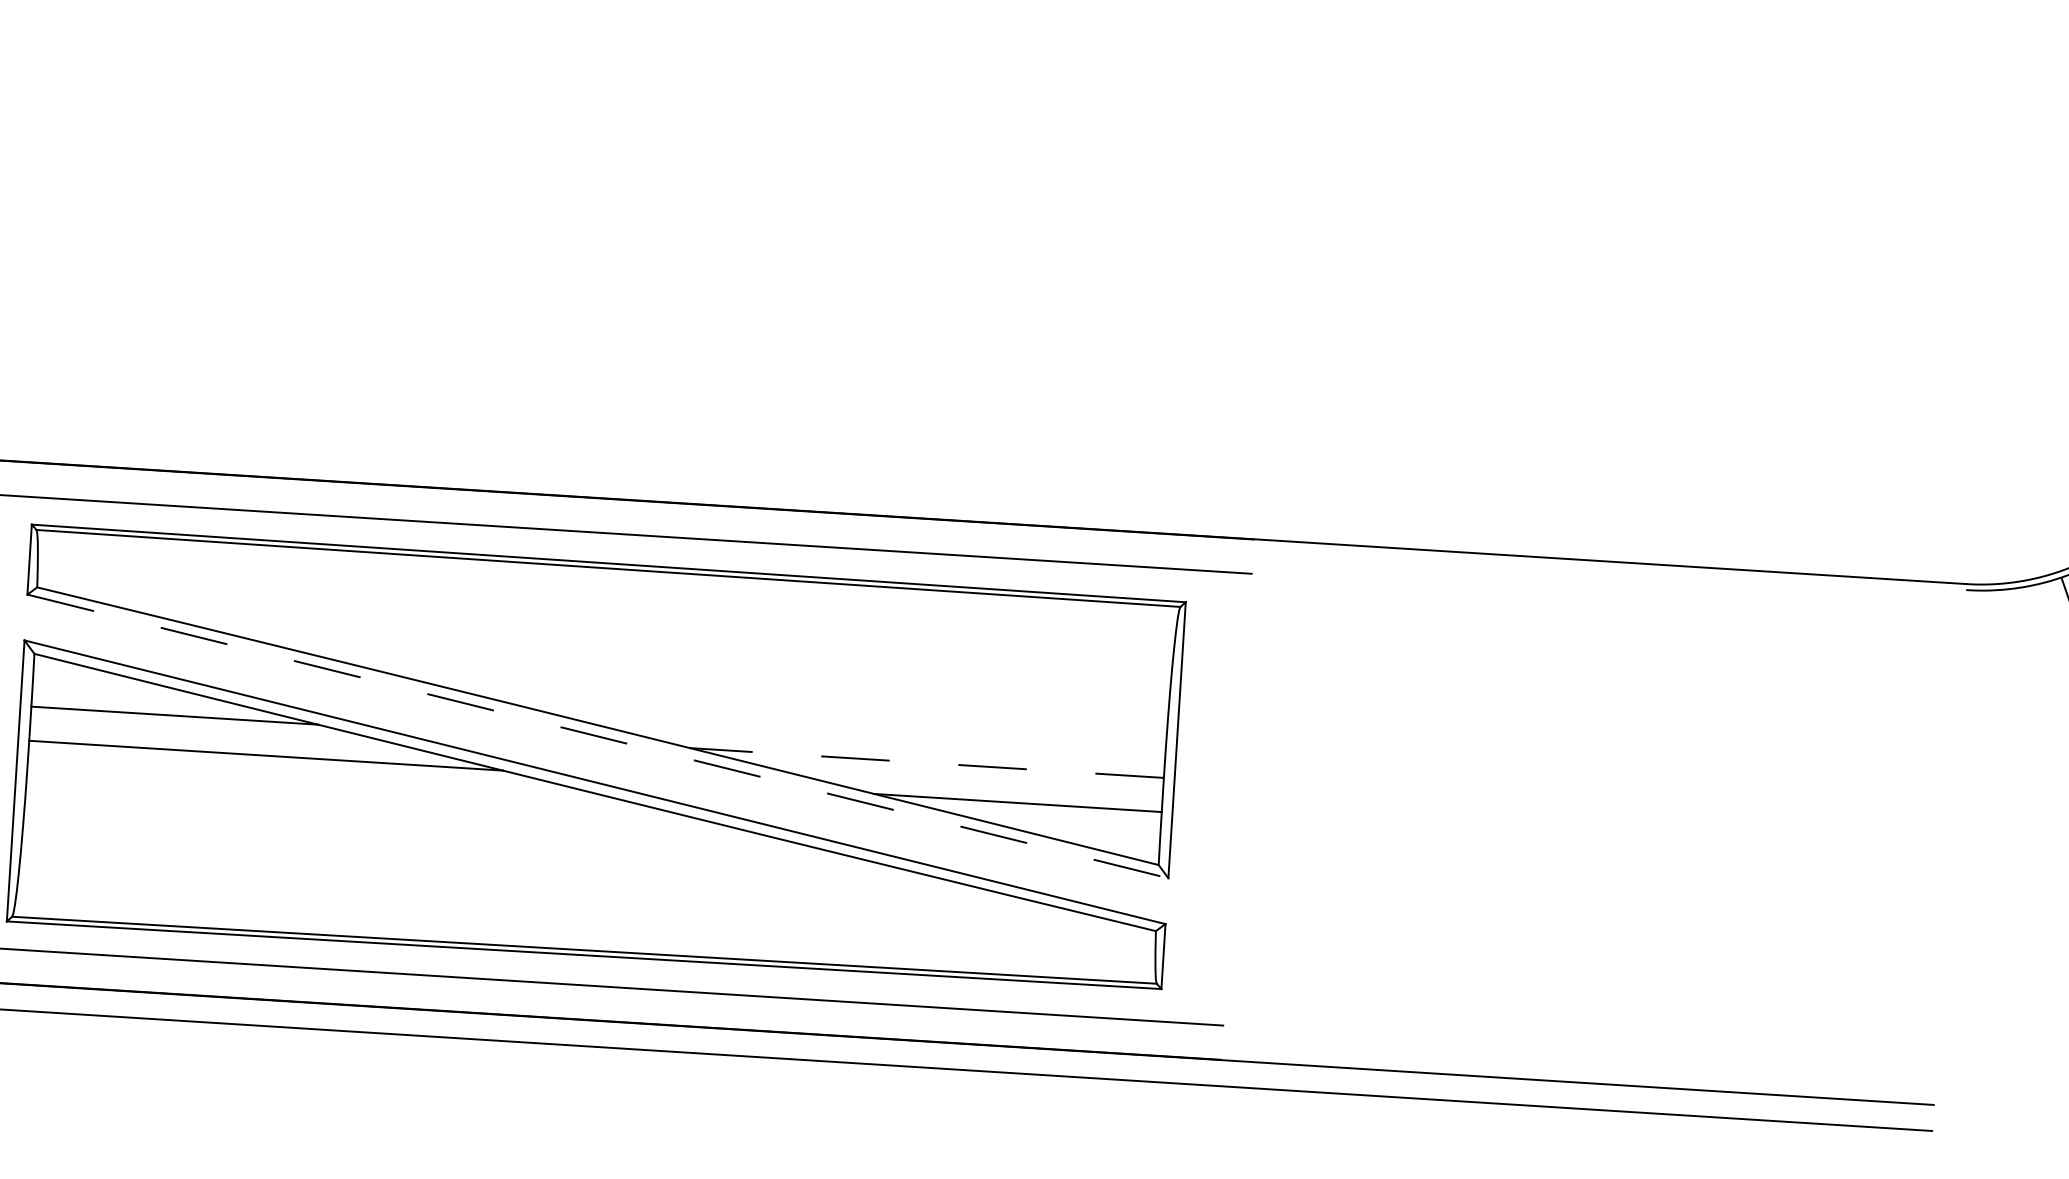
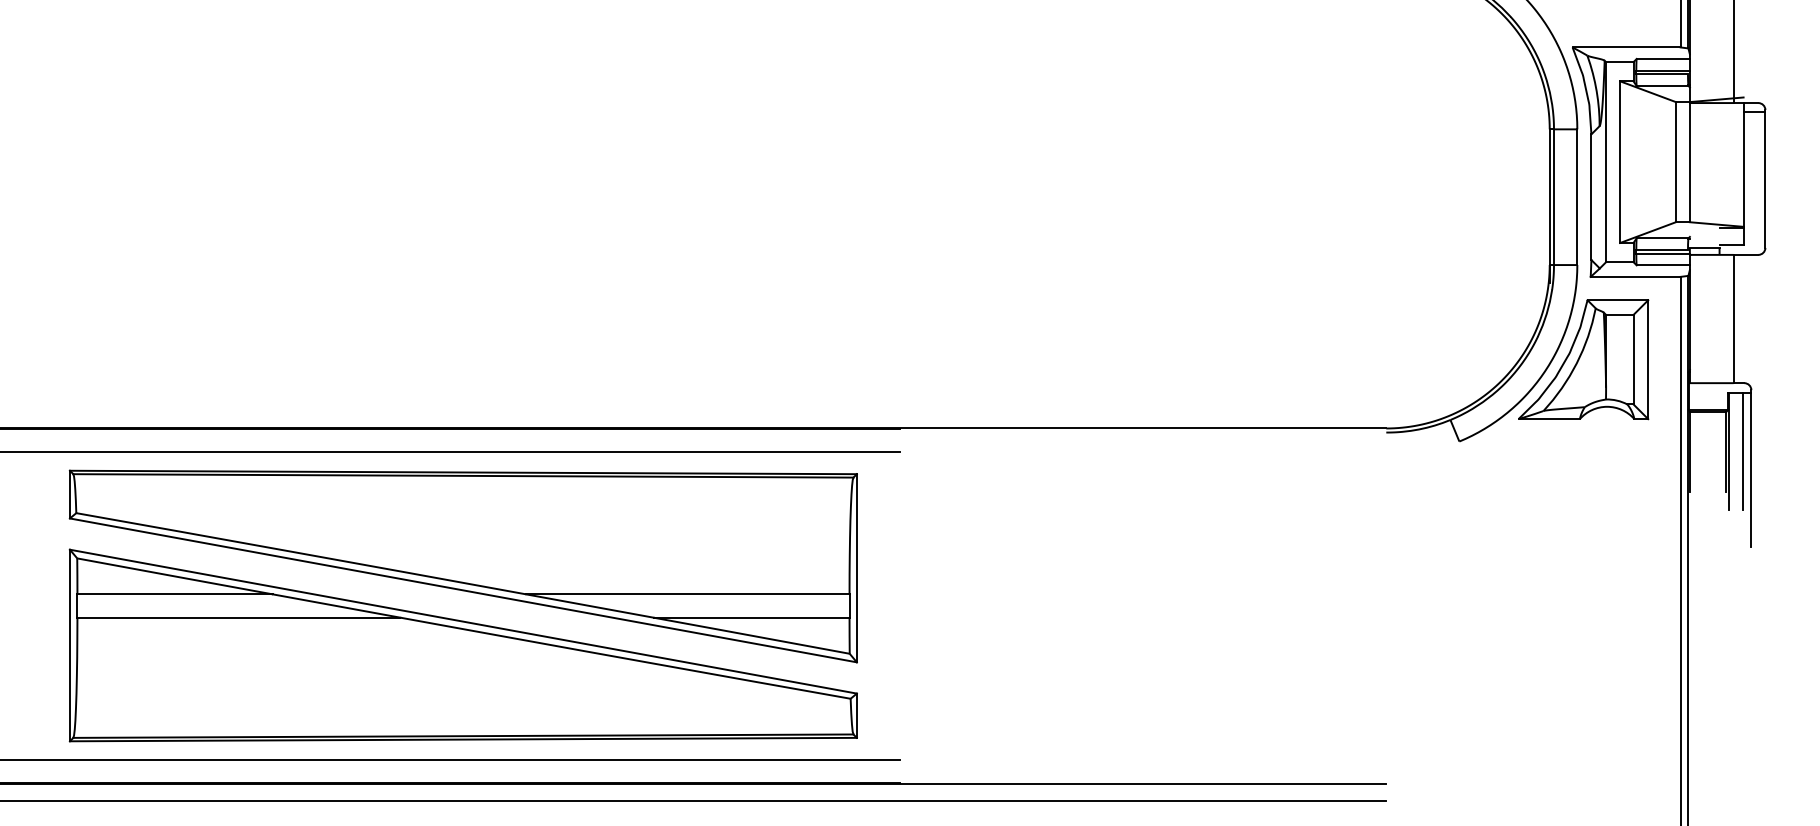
line: (598, 736) -> (463, 590), dashed -> solid
line: (926, 763) -> (687, 594), dashed -> solid

